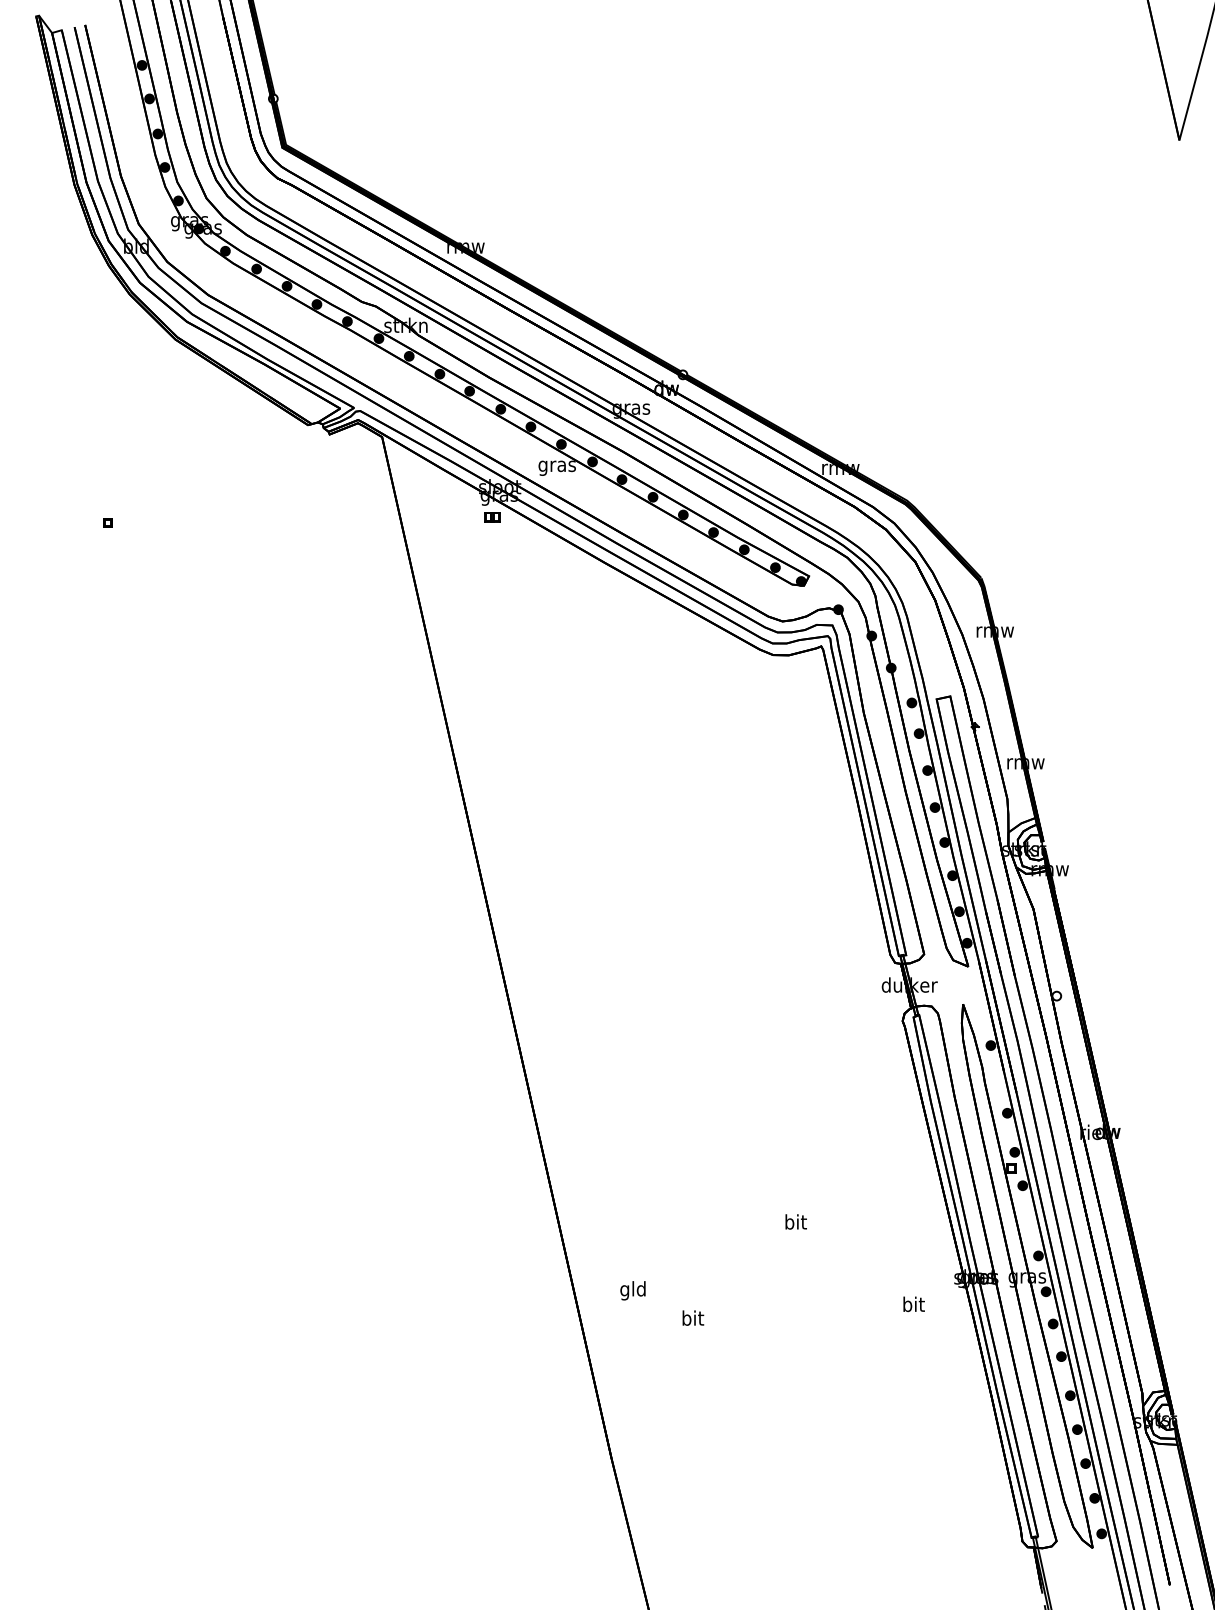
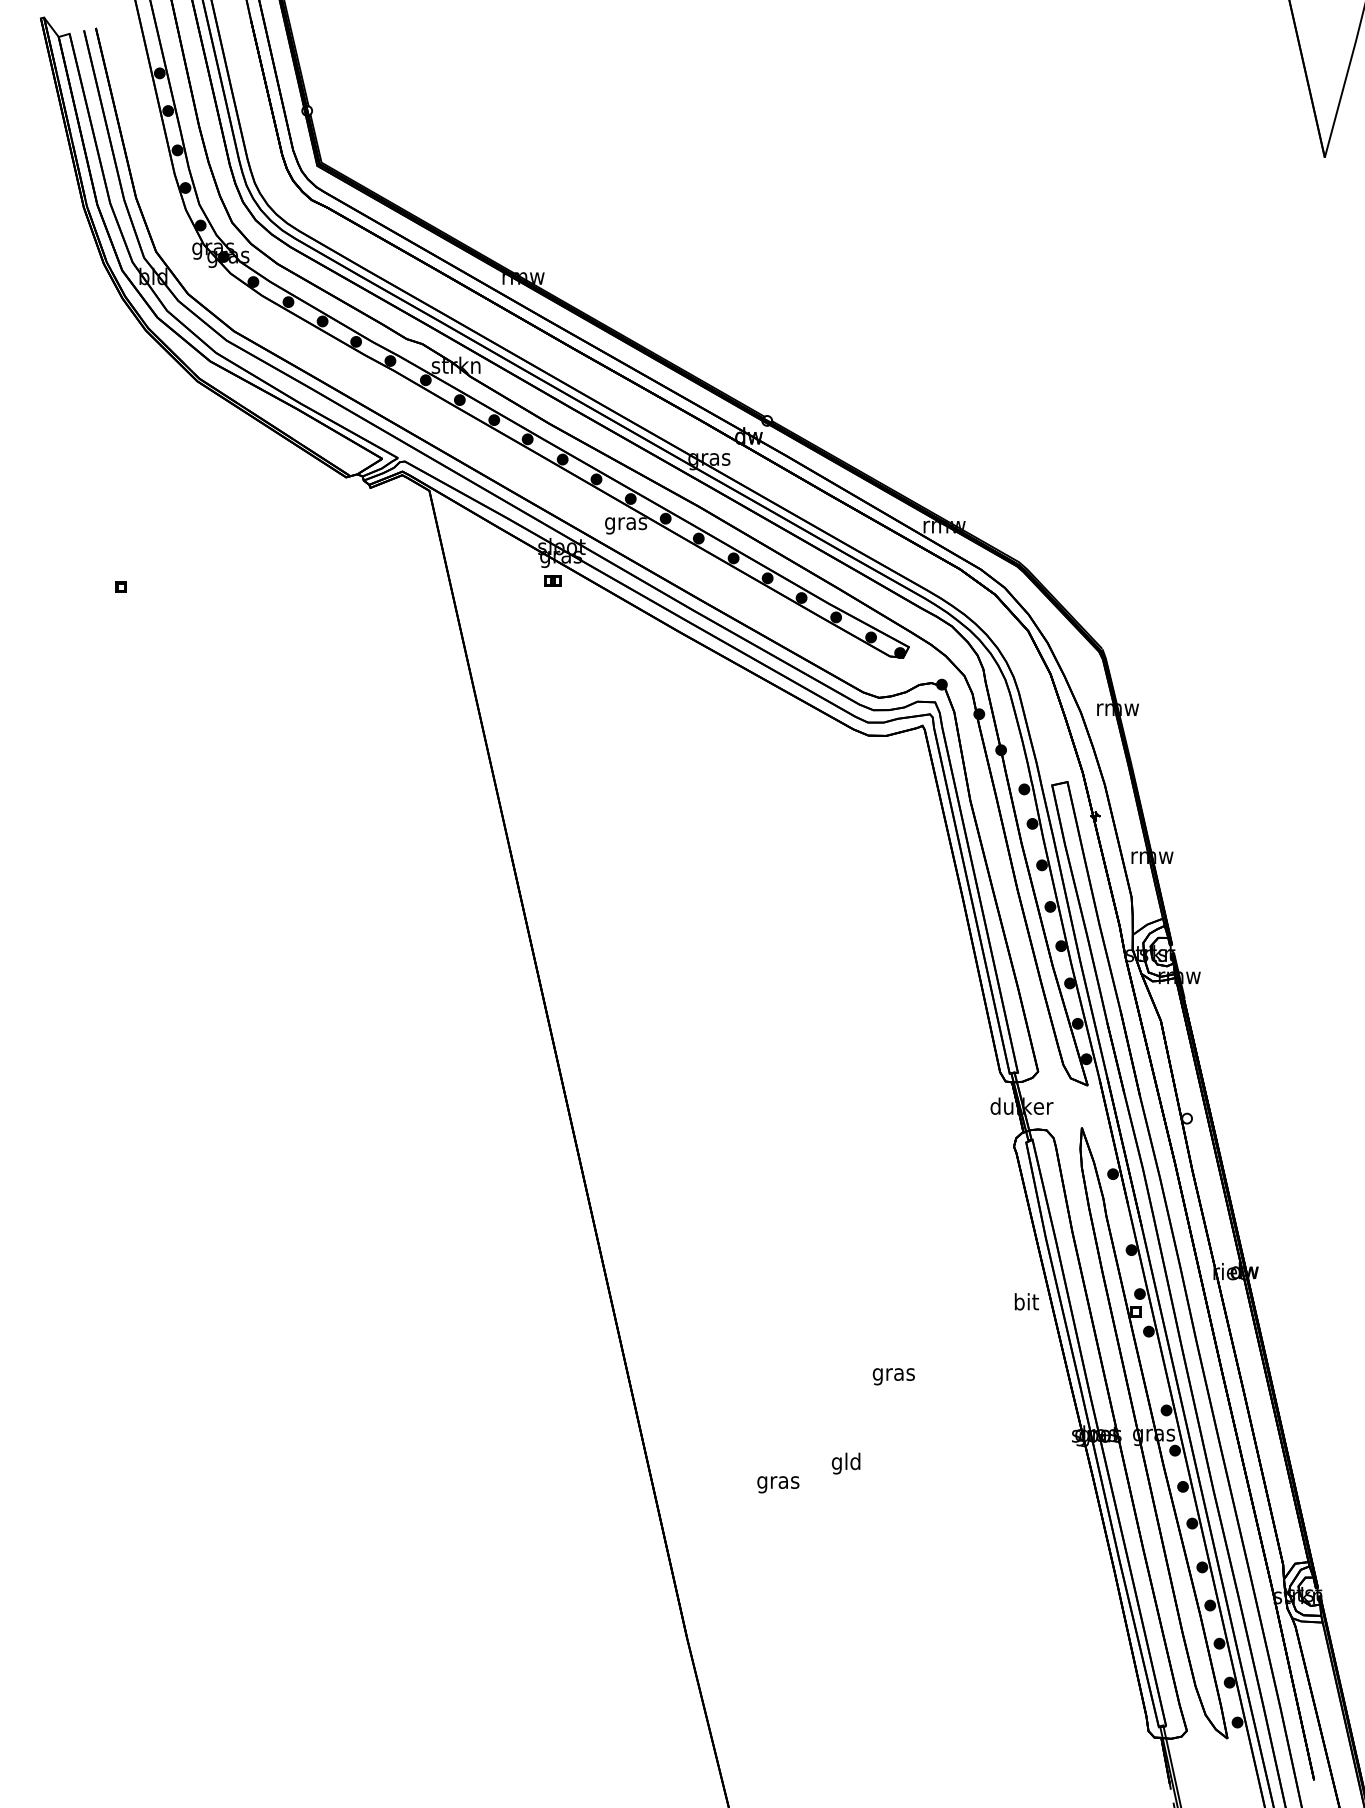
text: (795, 1223) -> (893, 1374), bit -> gras
text: (632, 1290) -> (845, 1463), moved
text: (913, 1304) -> (1026, 1301), moved
text: (692, 1320) -> (778, 1482), bit -> gras

